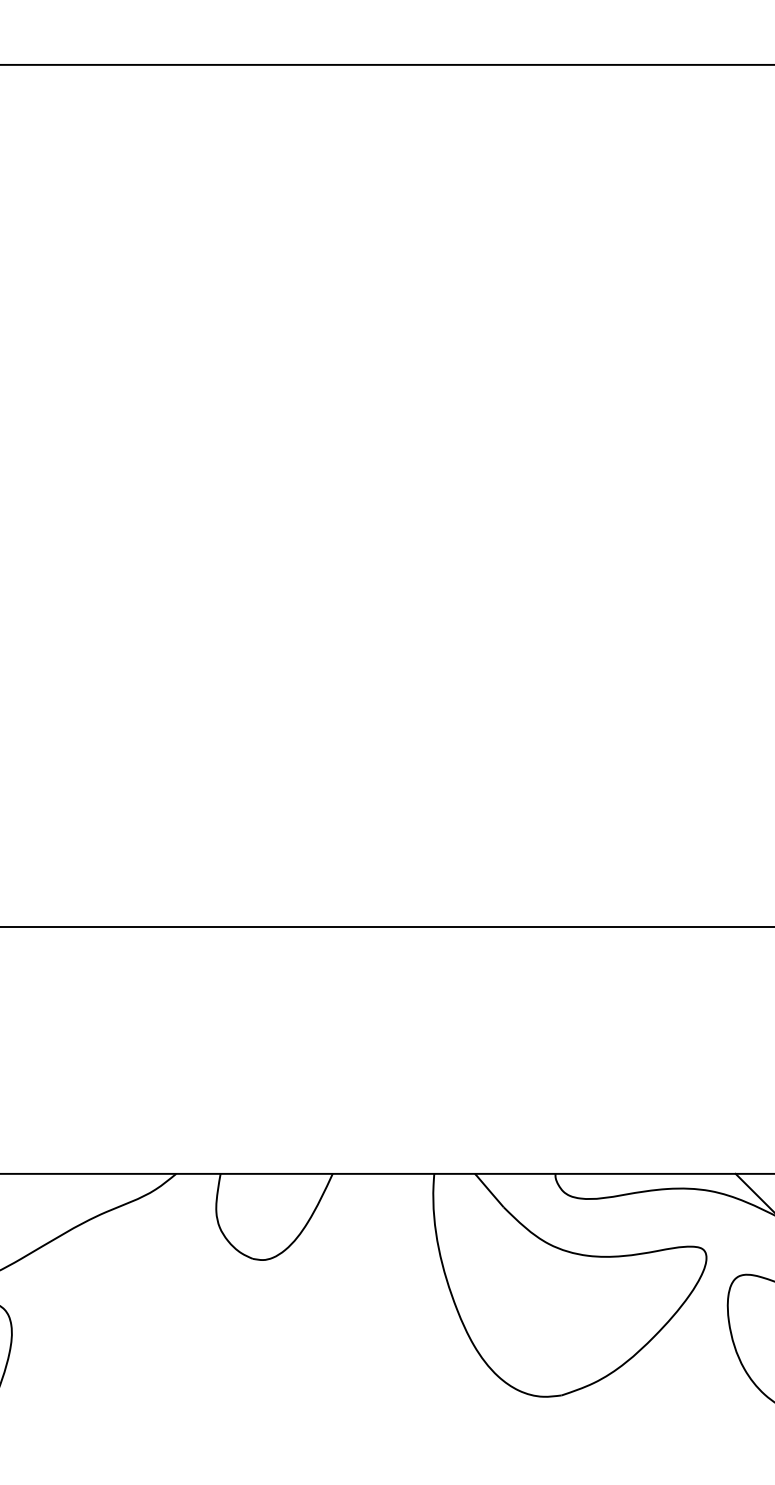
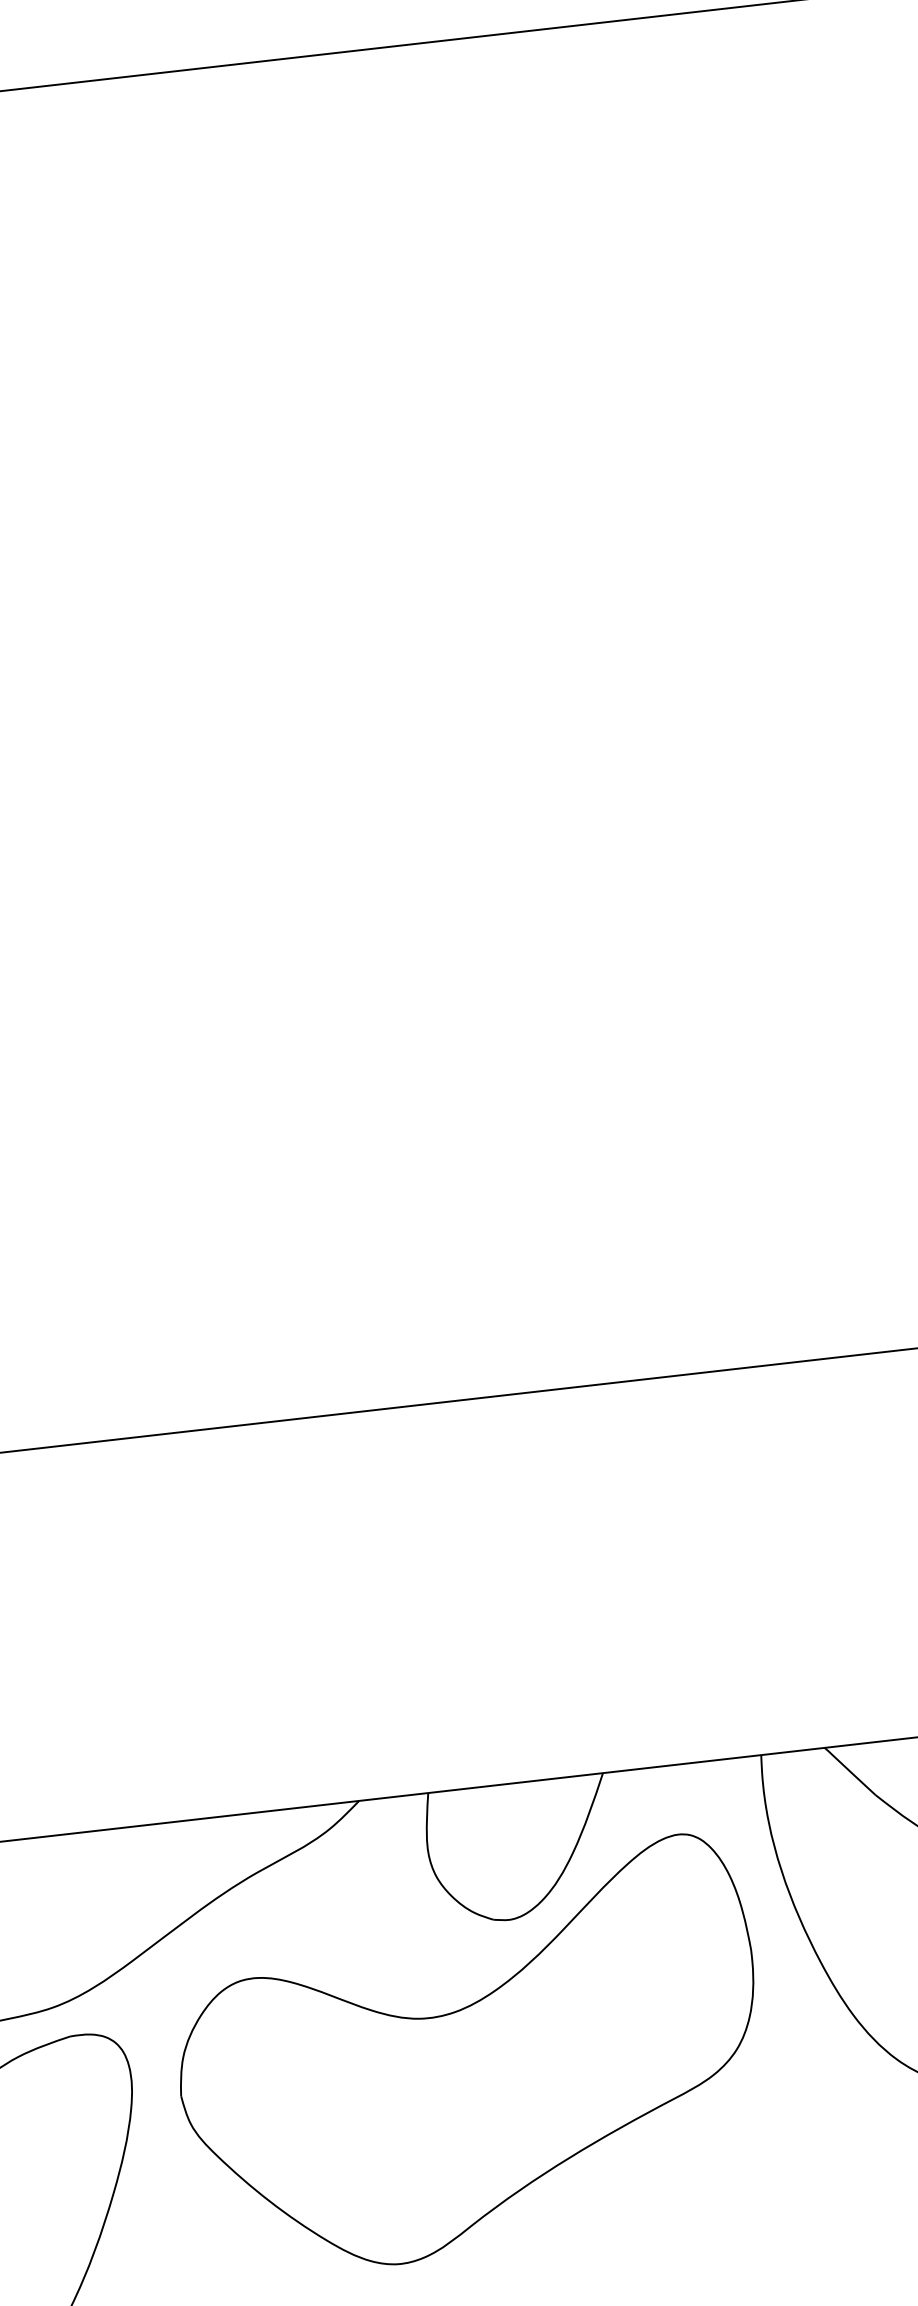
part: (227, 1344) -> (469, 2057), added

